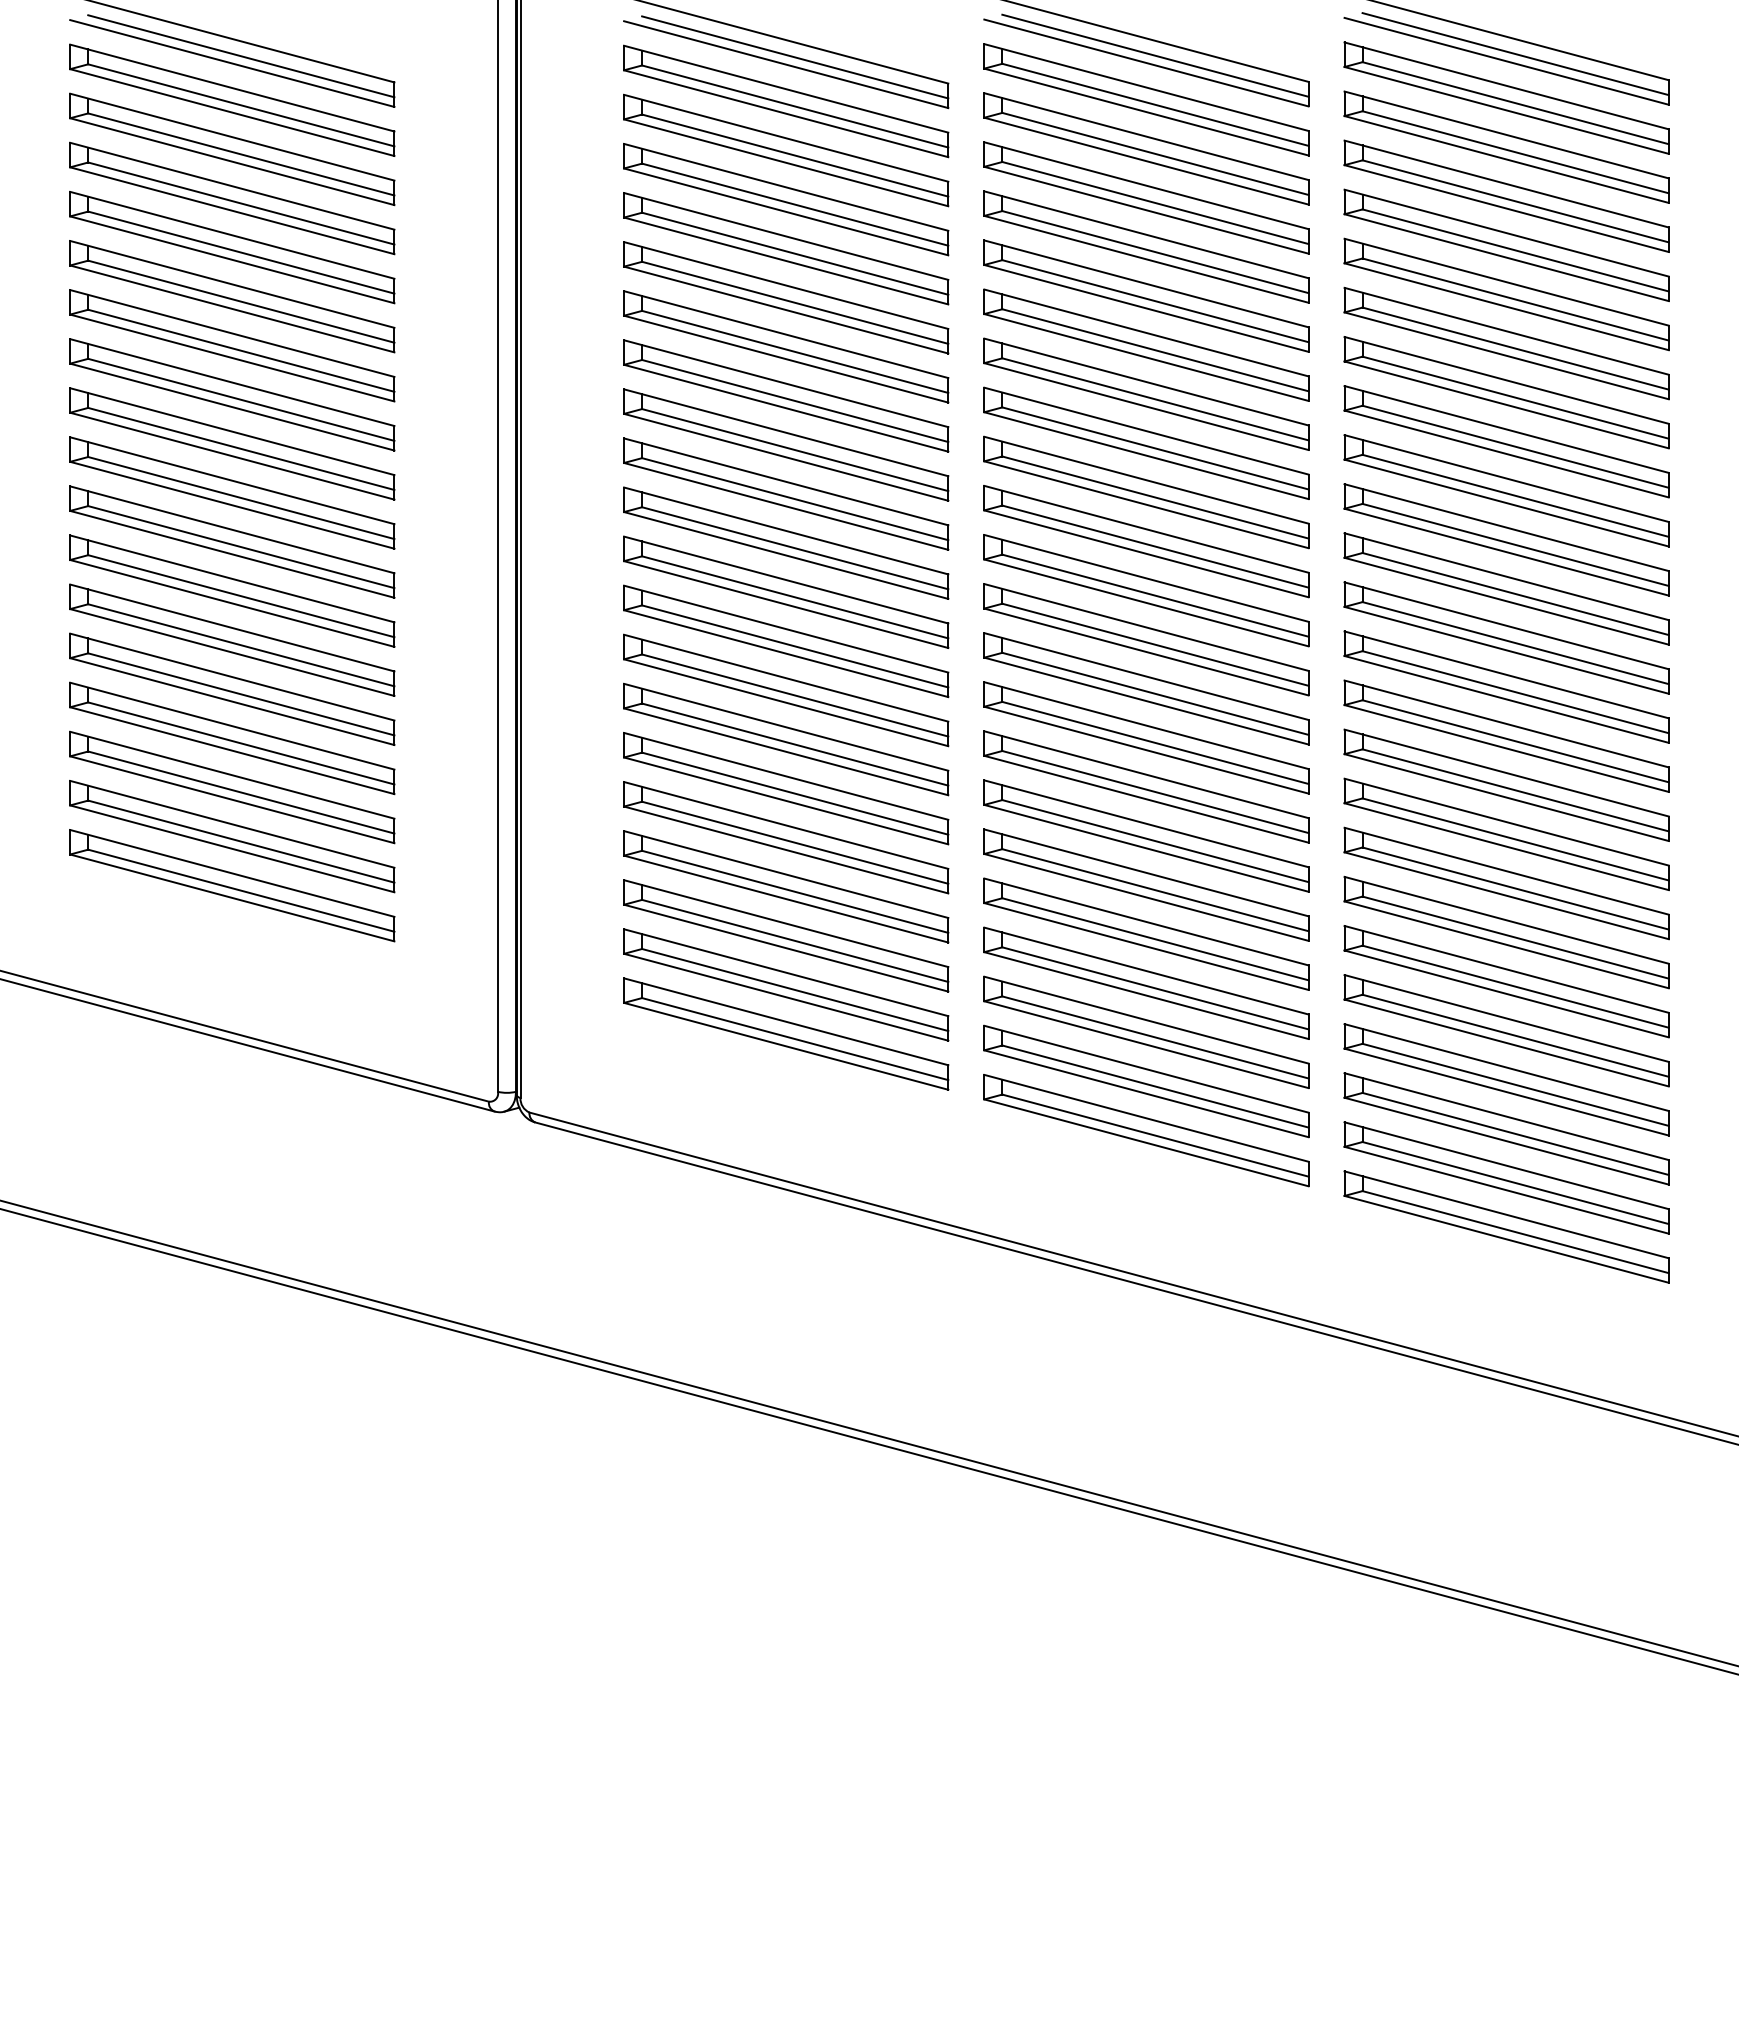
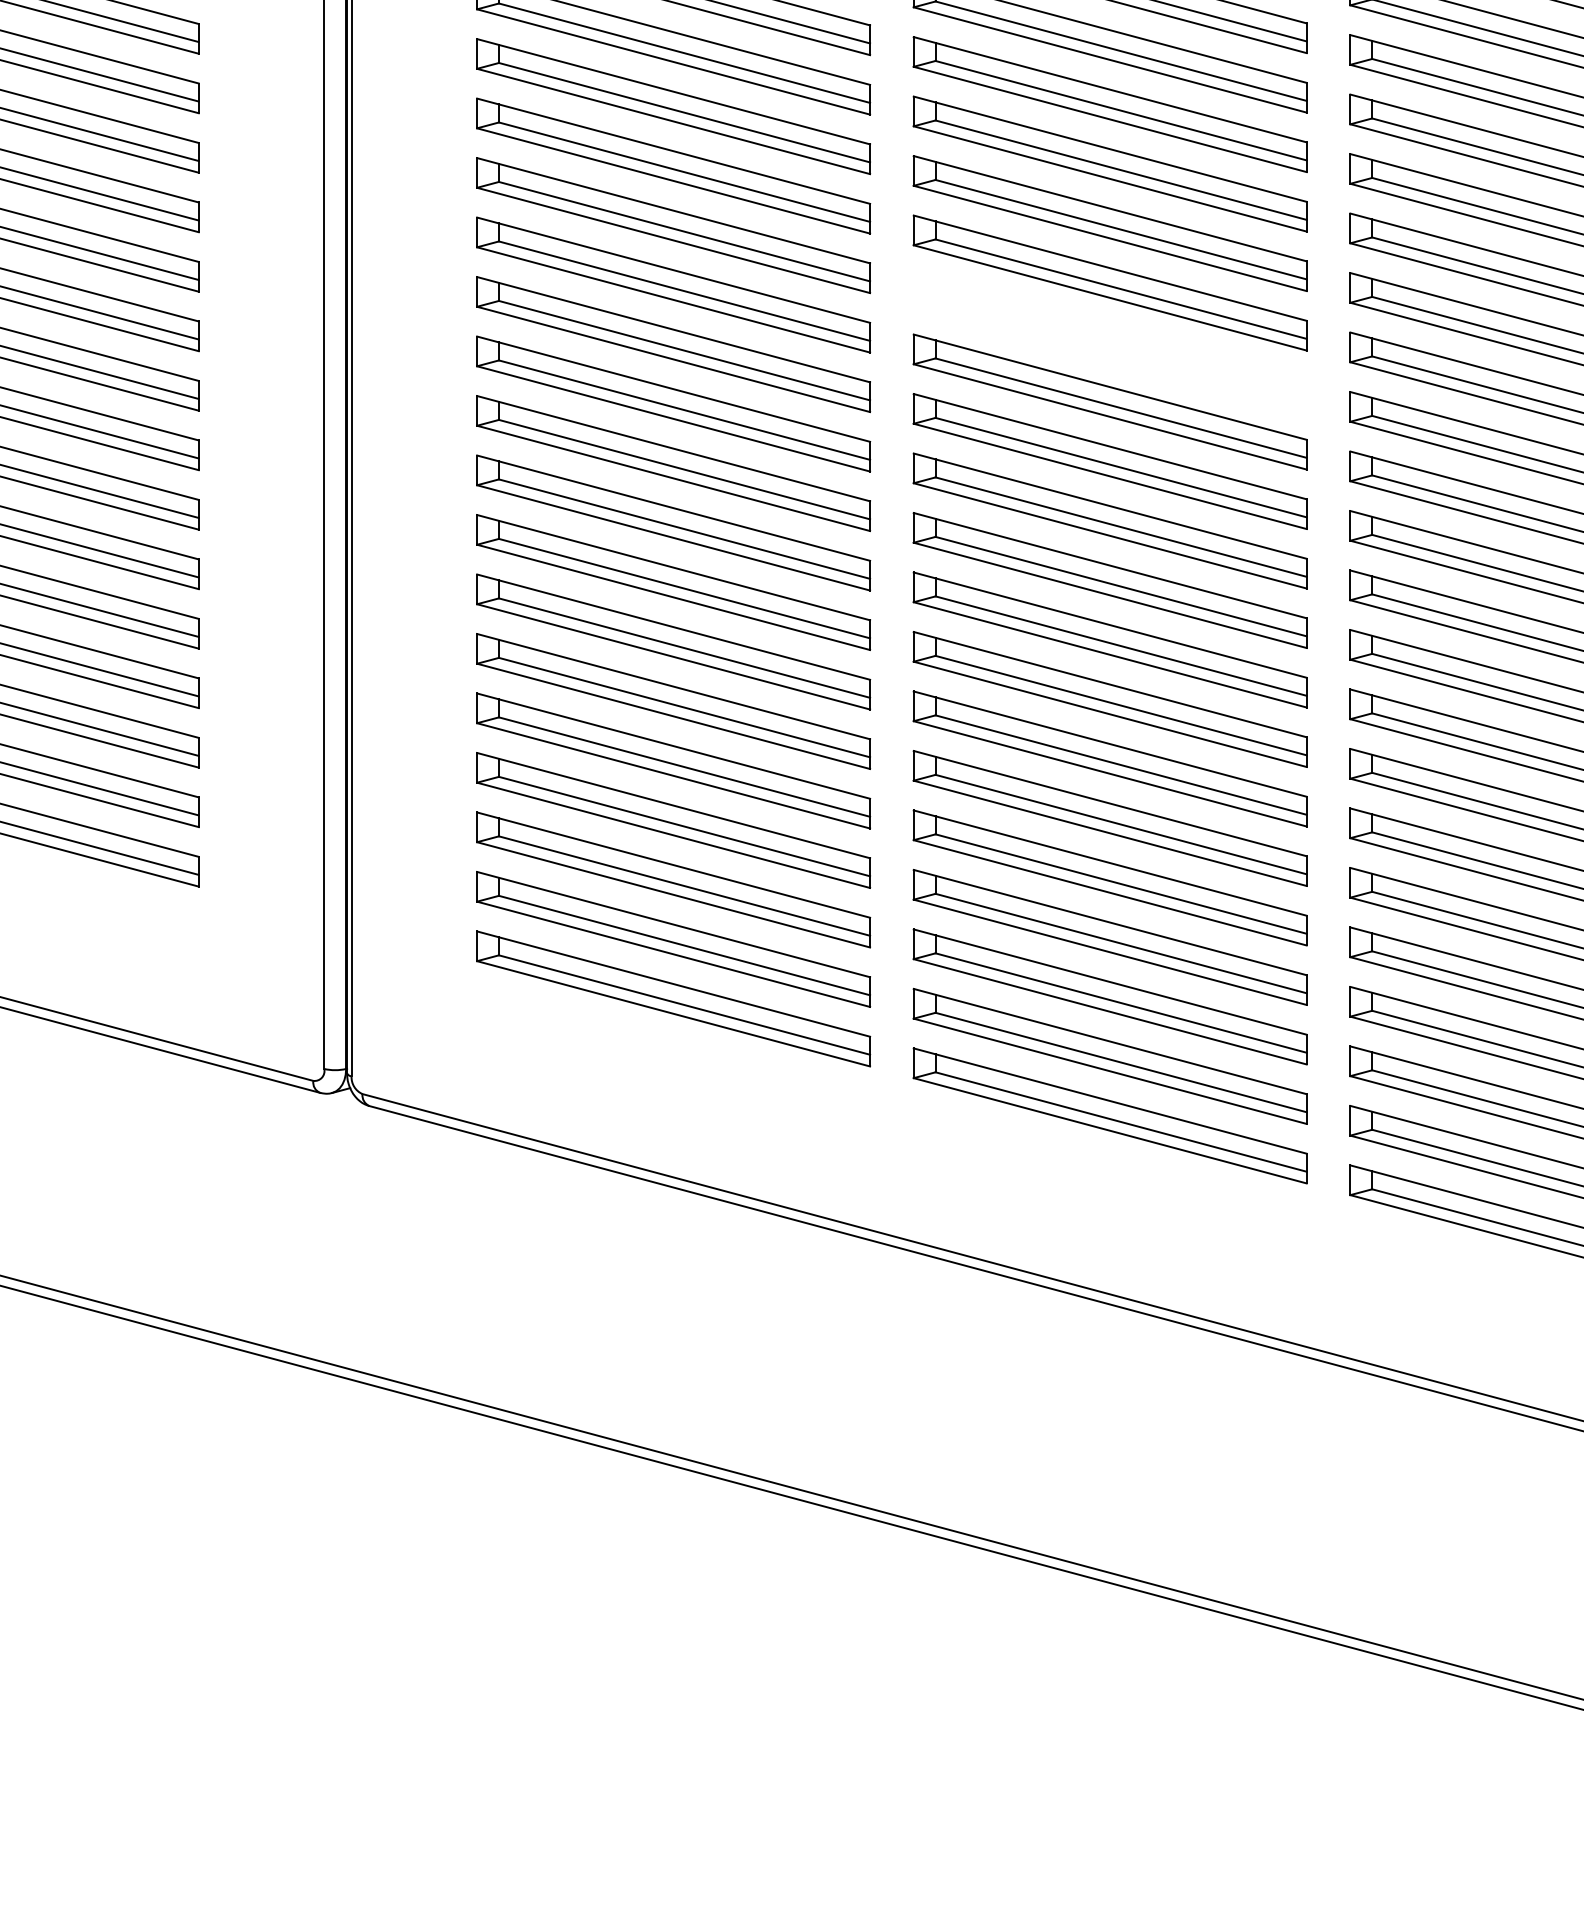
part: (1146, 492) -> (1110, 342), removed

